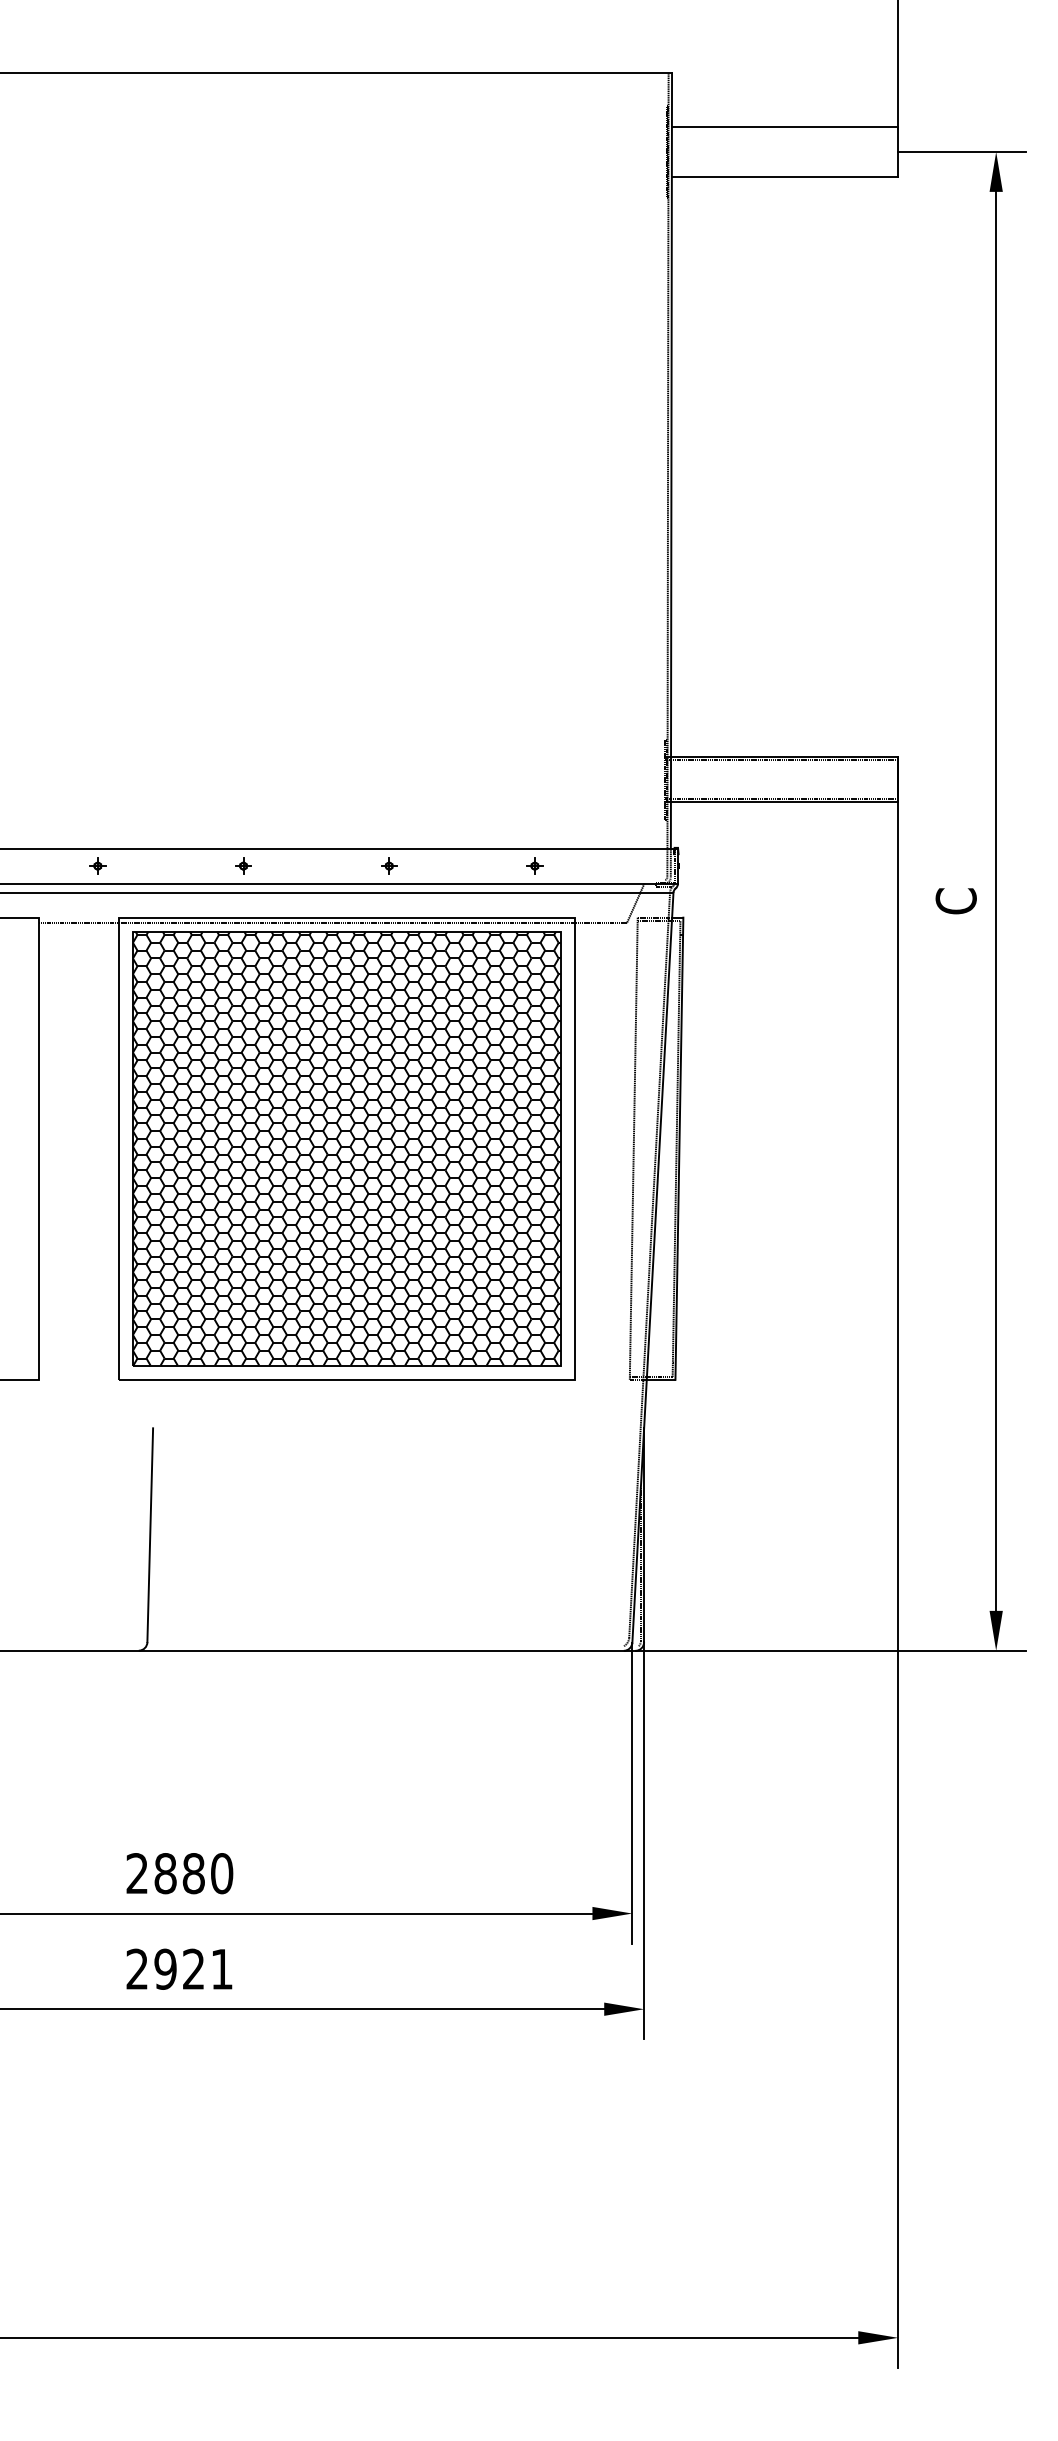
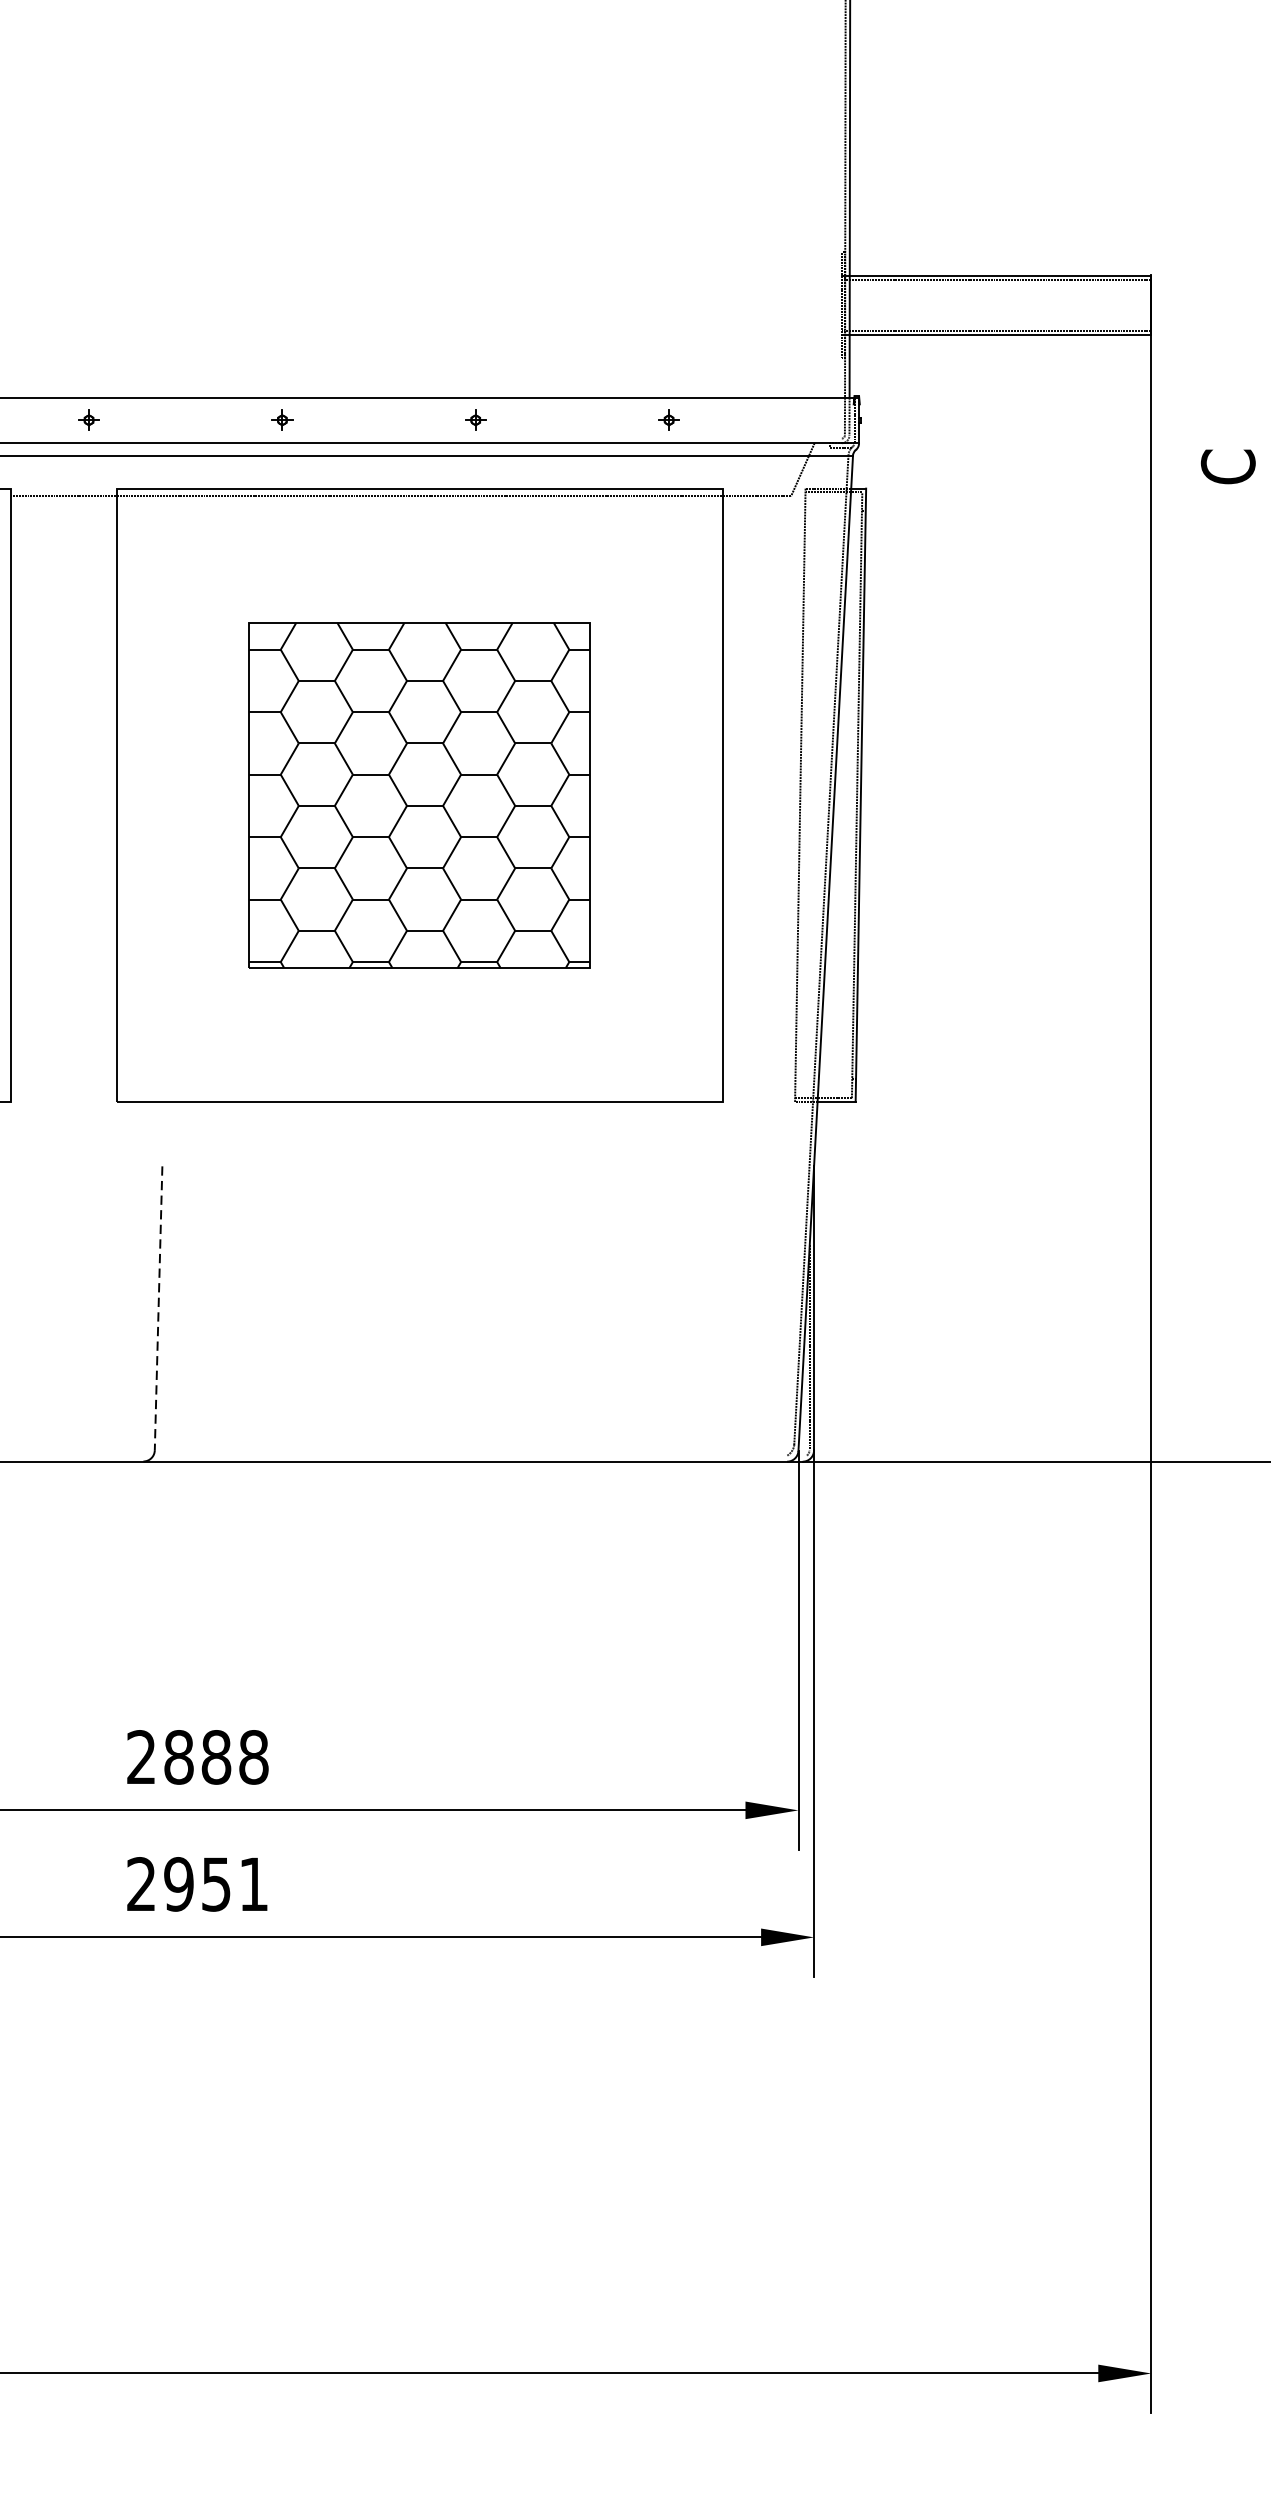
part: (346, 1148) -> (419, 795), size x0.6
line: (150, 1535) -> (158, 1308), solid -> dashed
text: (222, 1873) -> (254, 1757), 2880 -> 2888
text: (193, 1968) -> (215, 1883), 2921 -> 2951

